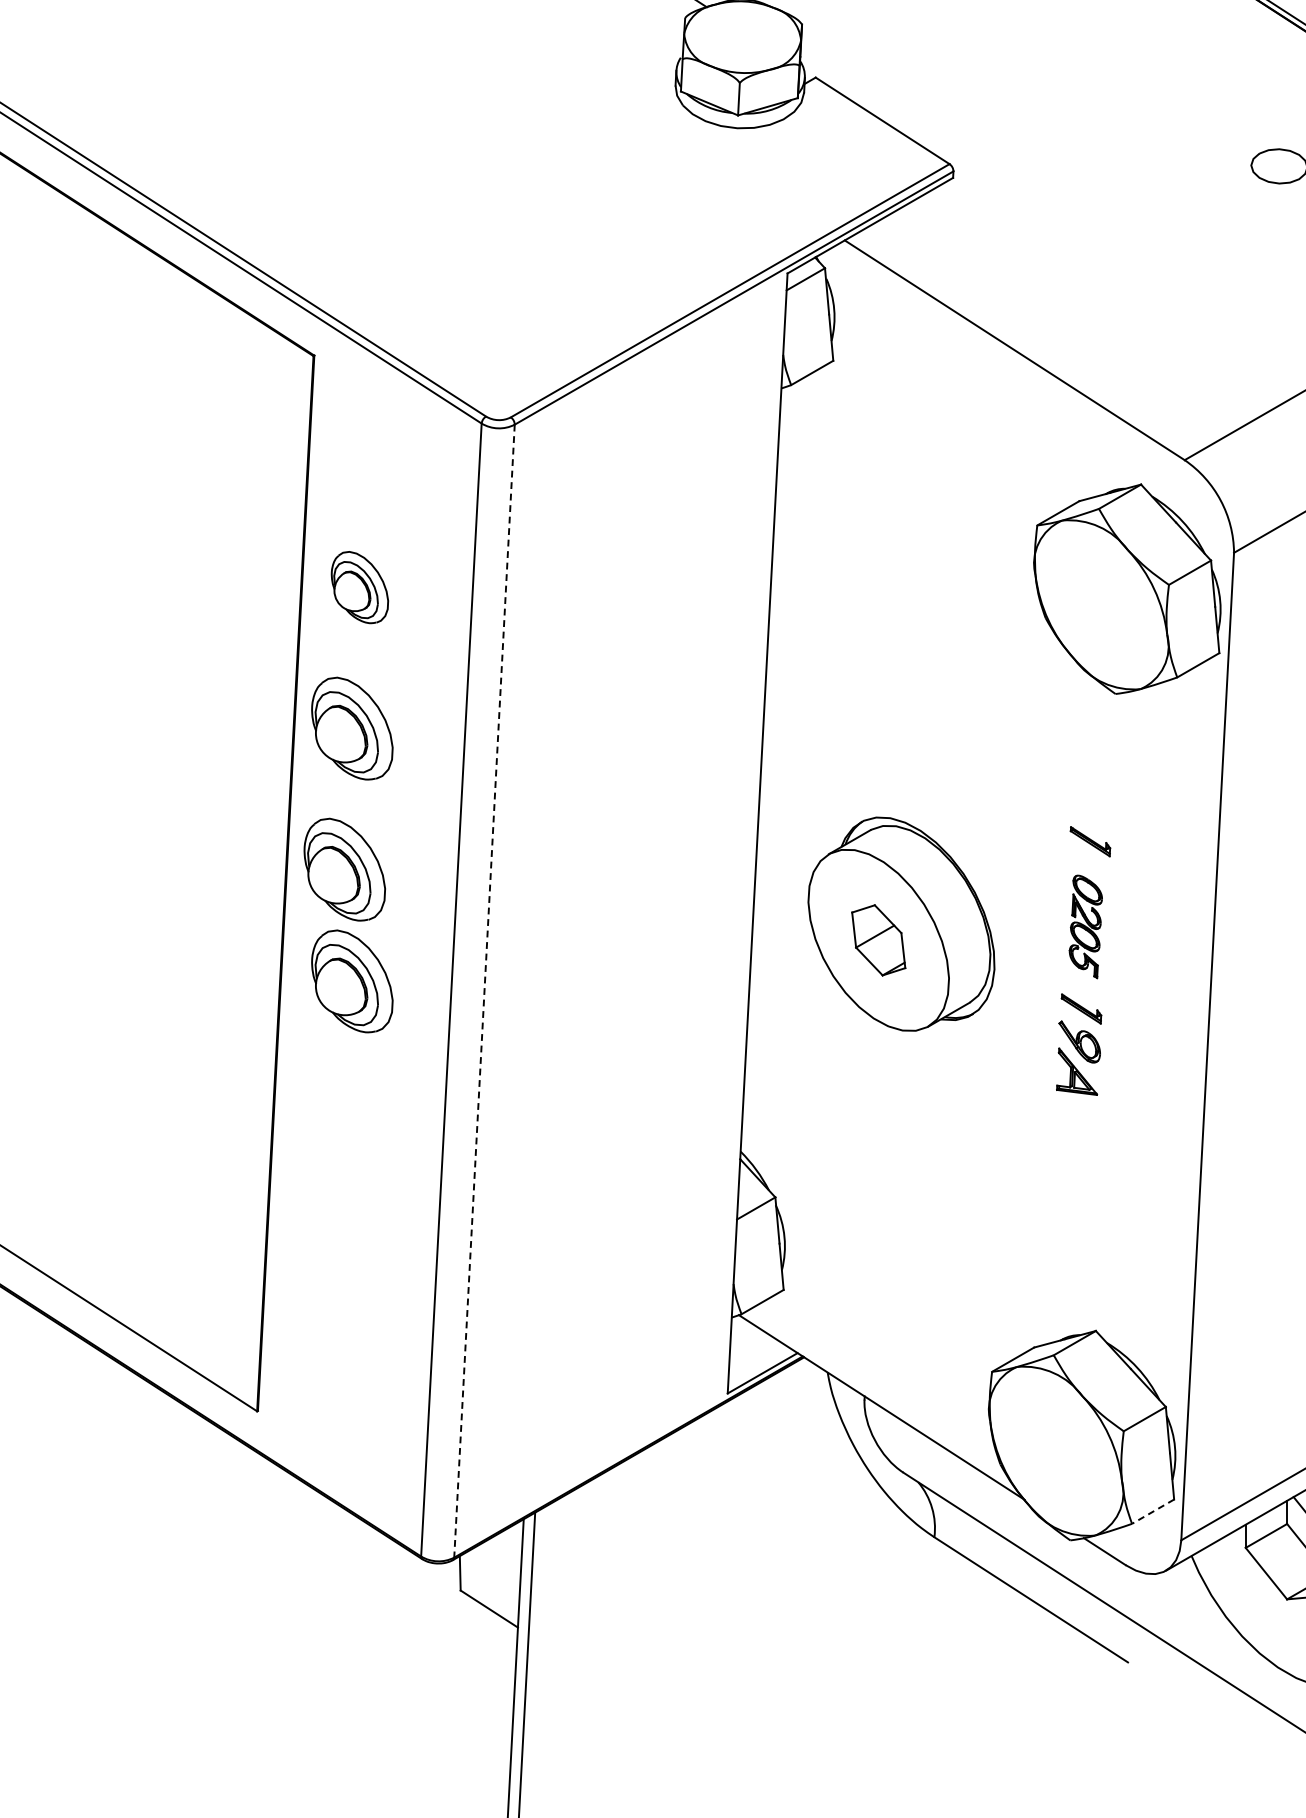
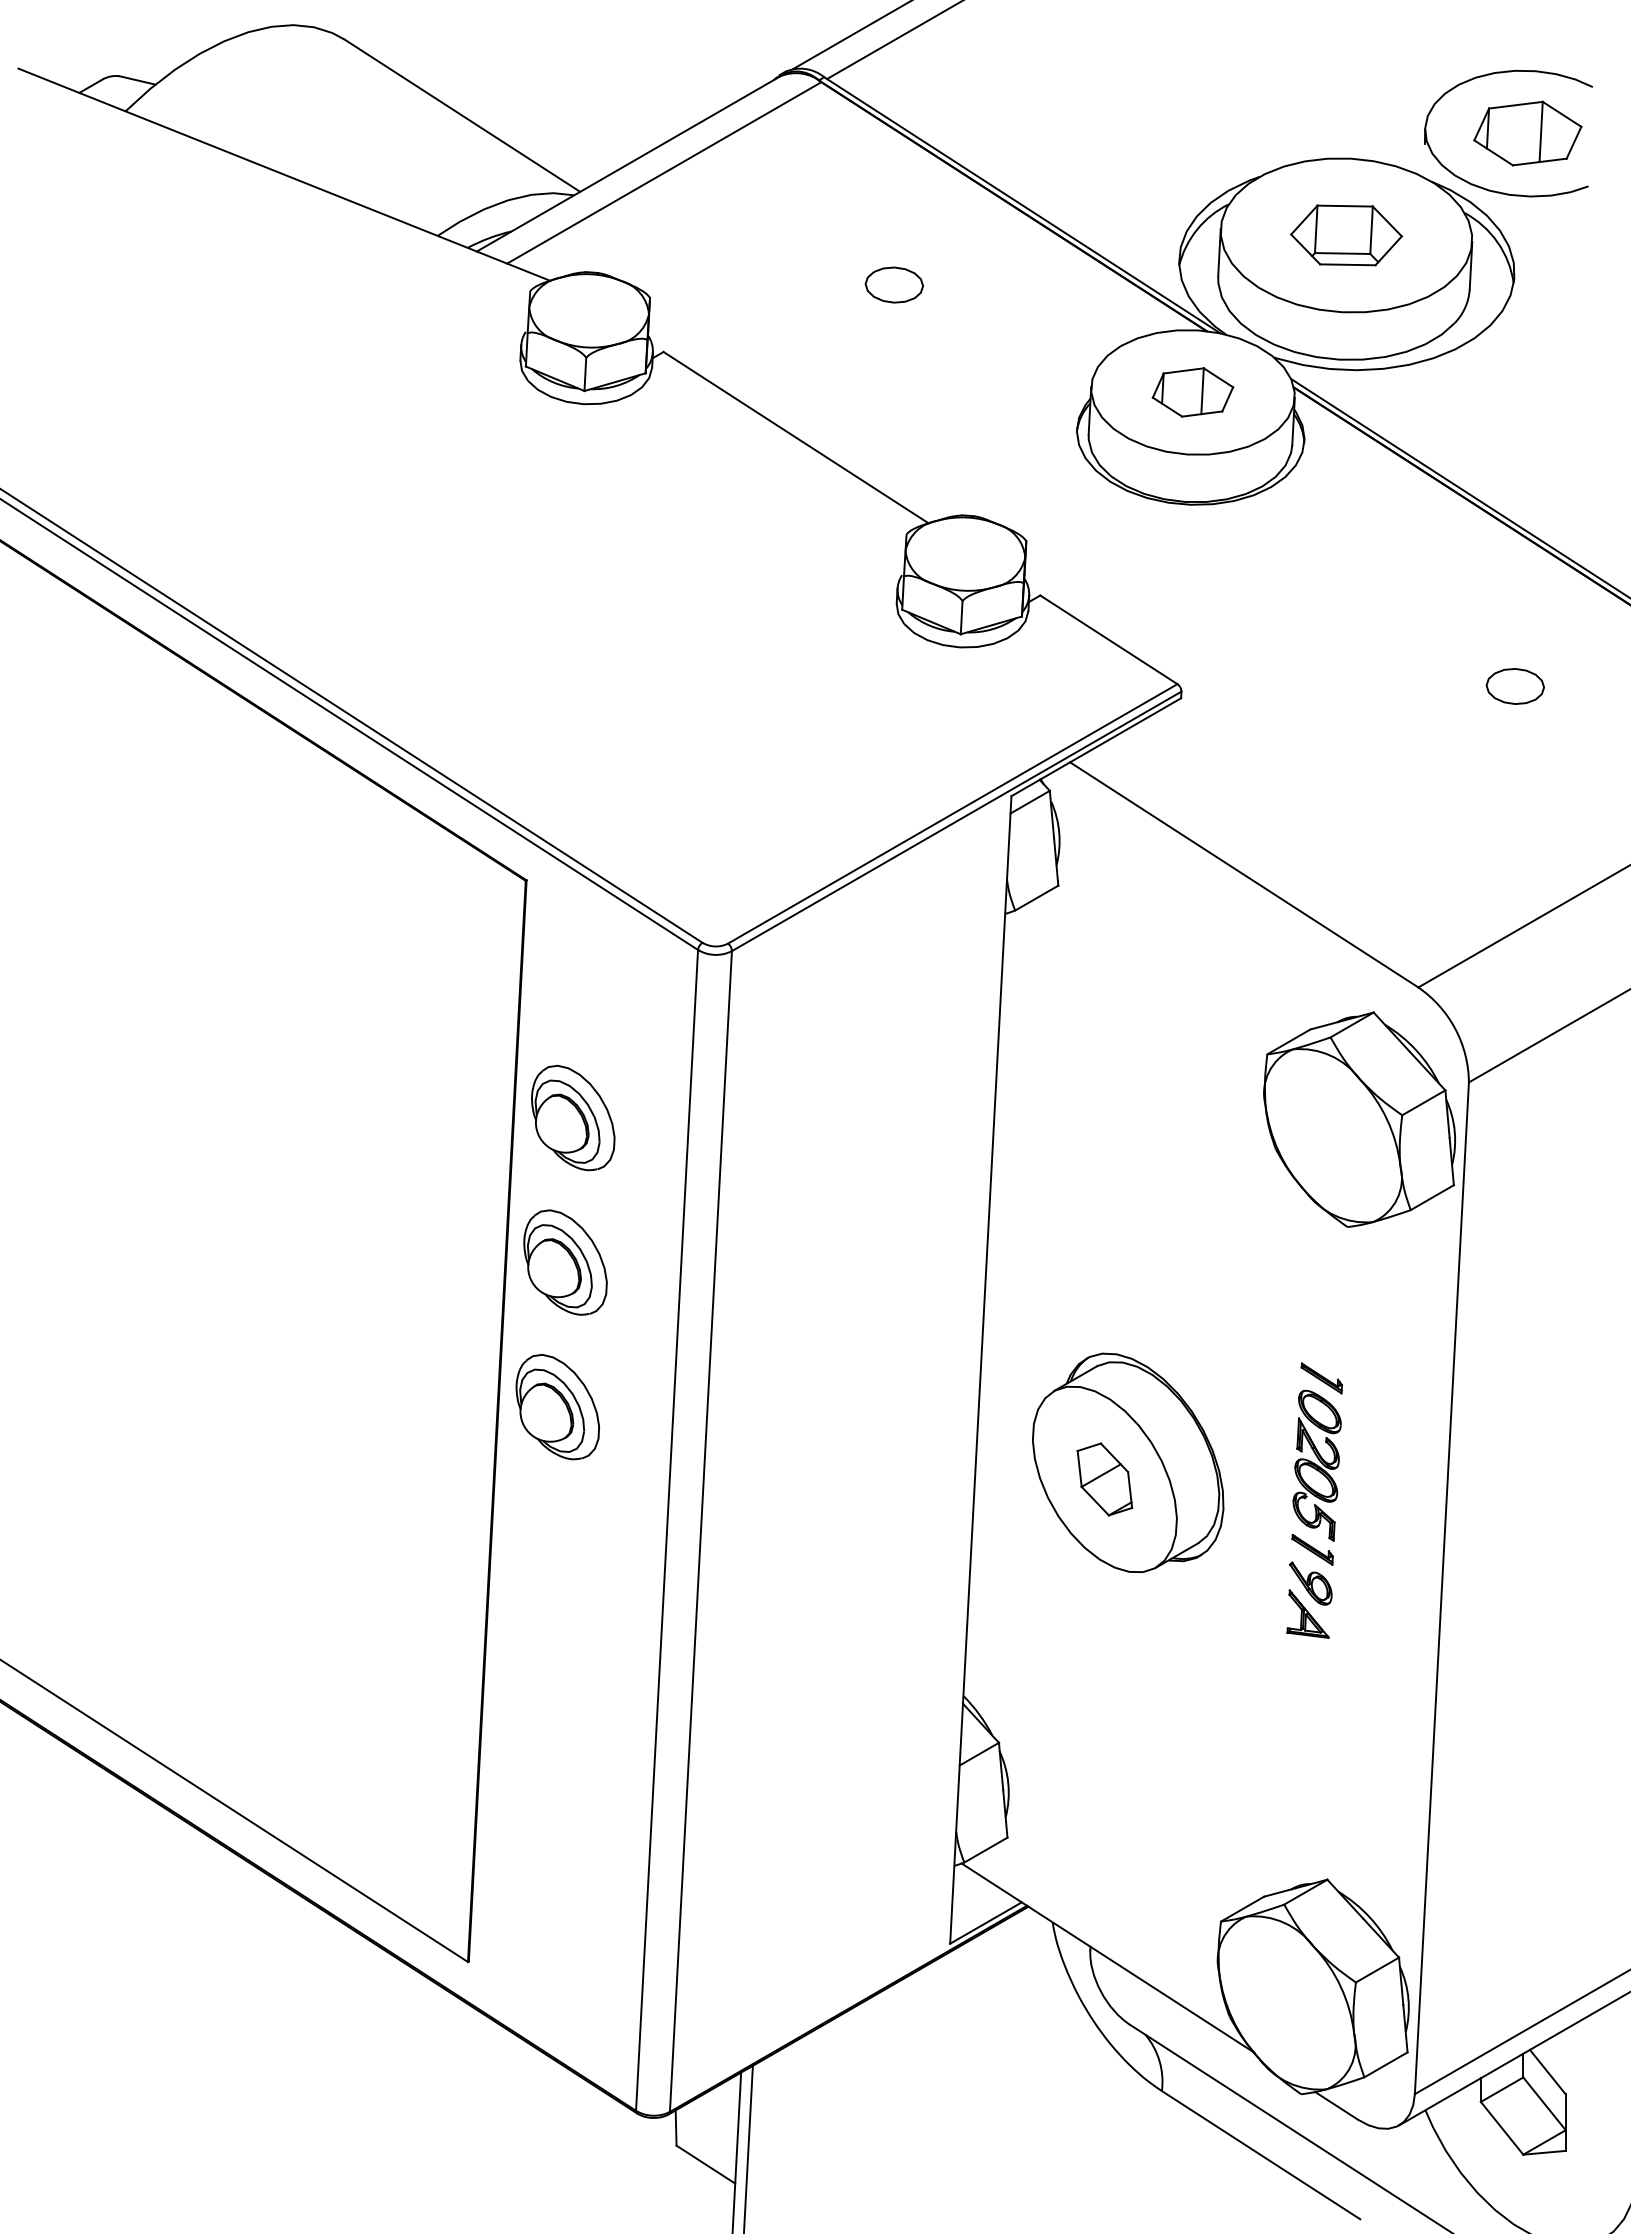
part: (360, 587) -> (573, 1117), size x1.43
part: (1085, 926) -> (1316, 1465), size x1.43
part: (352, 981) -> (565, 1521), removed
line: (484, 992) -> (700, 1532), dashed -> solid
line: (1152, 1511) -> (1385, 2064), dashed -> solid

